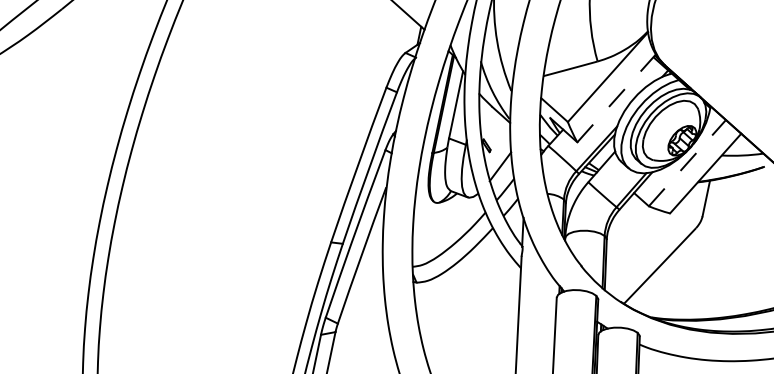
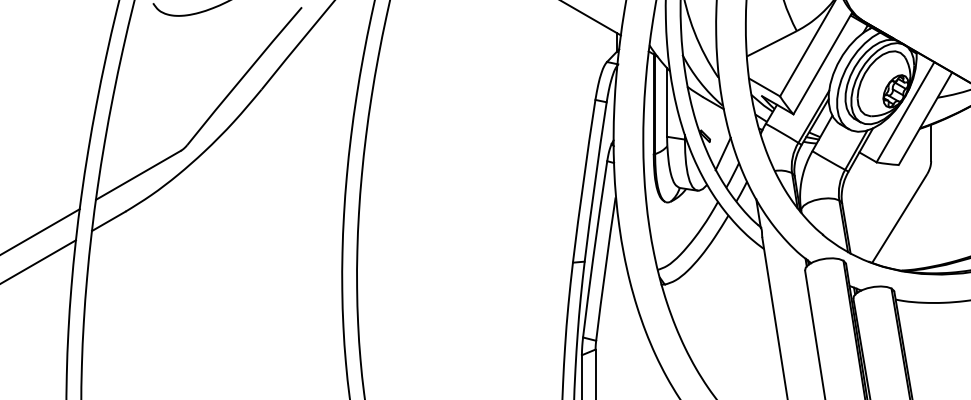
line: (616, 98) -> (822, 63), dashed -> solid
line: (687, 163) -> (905, 112), dashed -> solid

